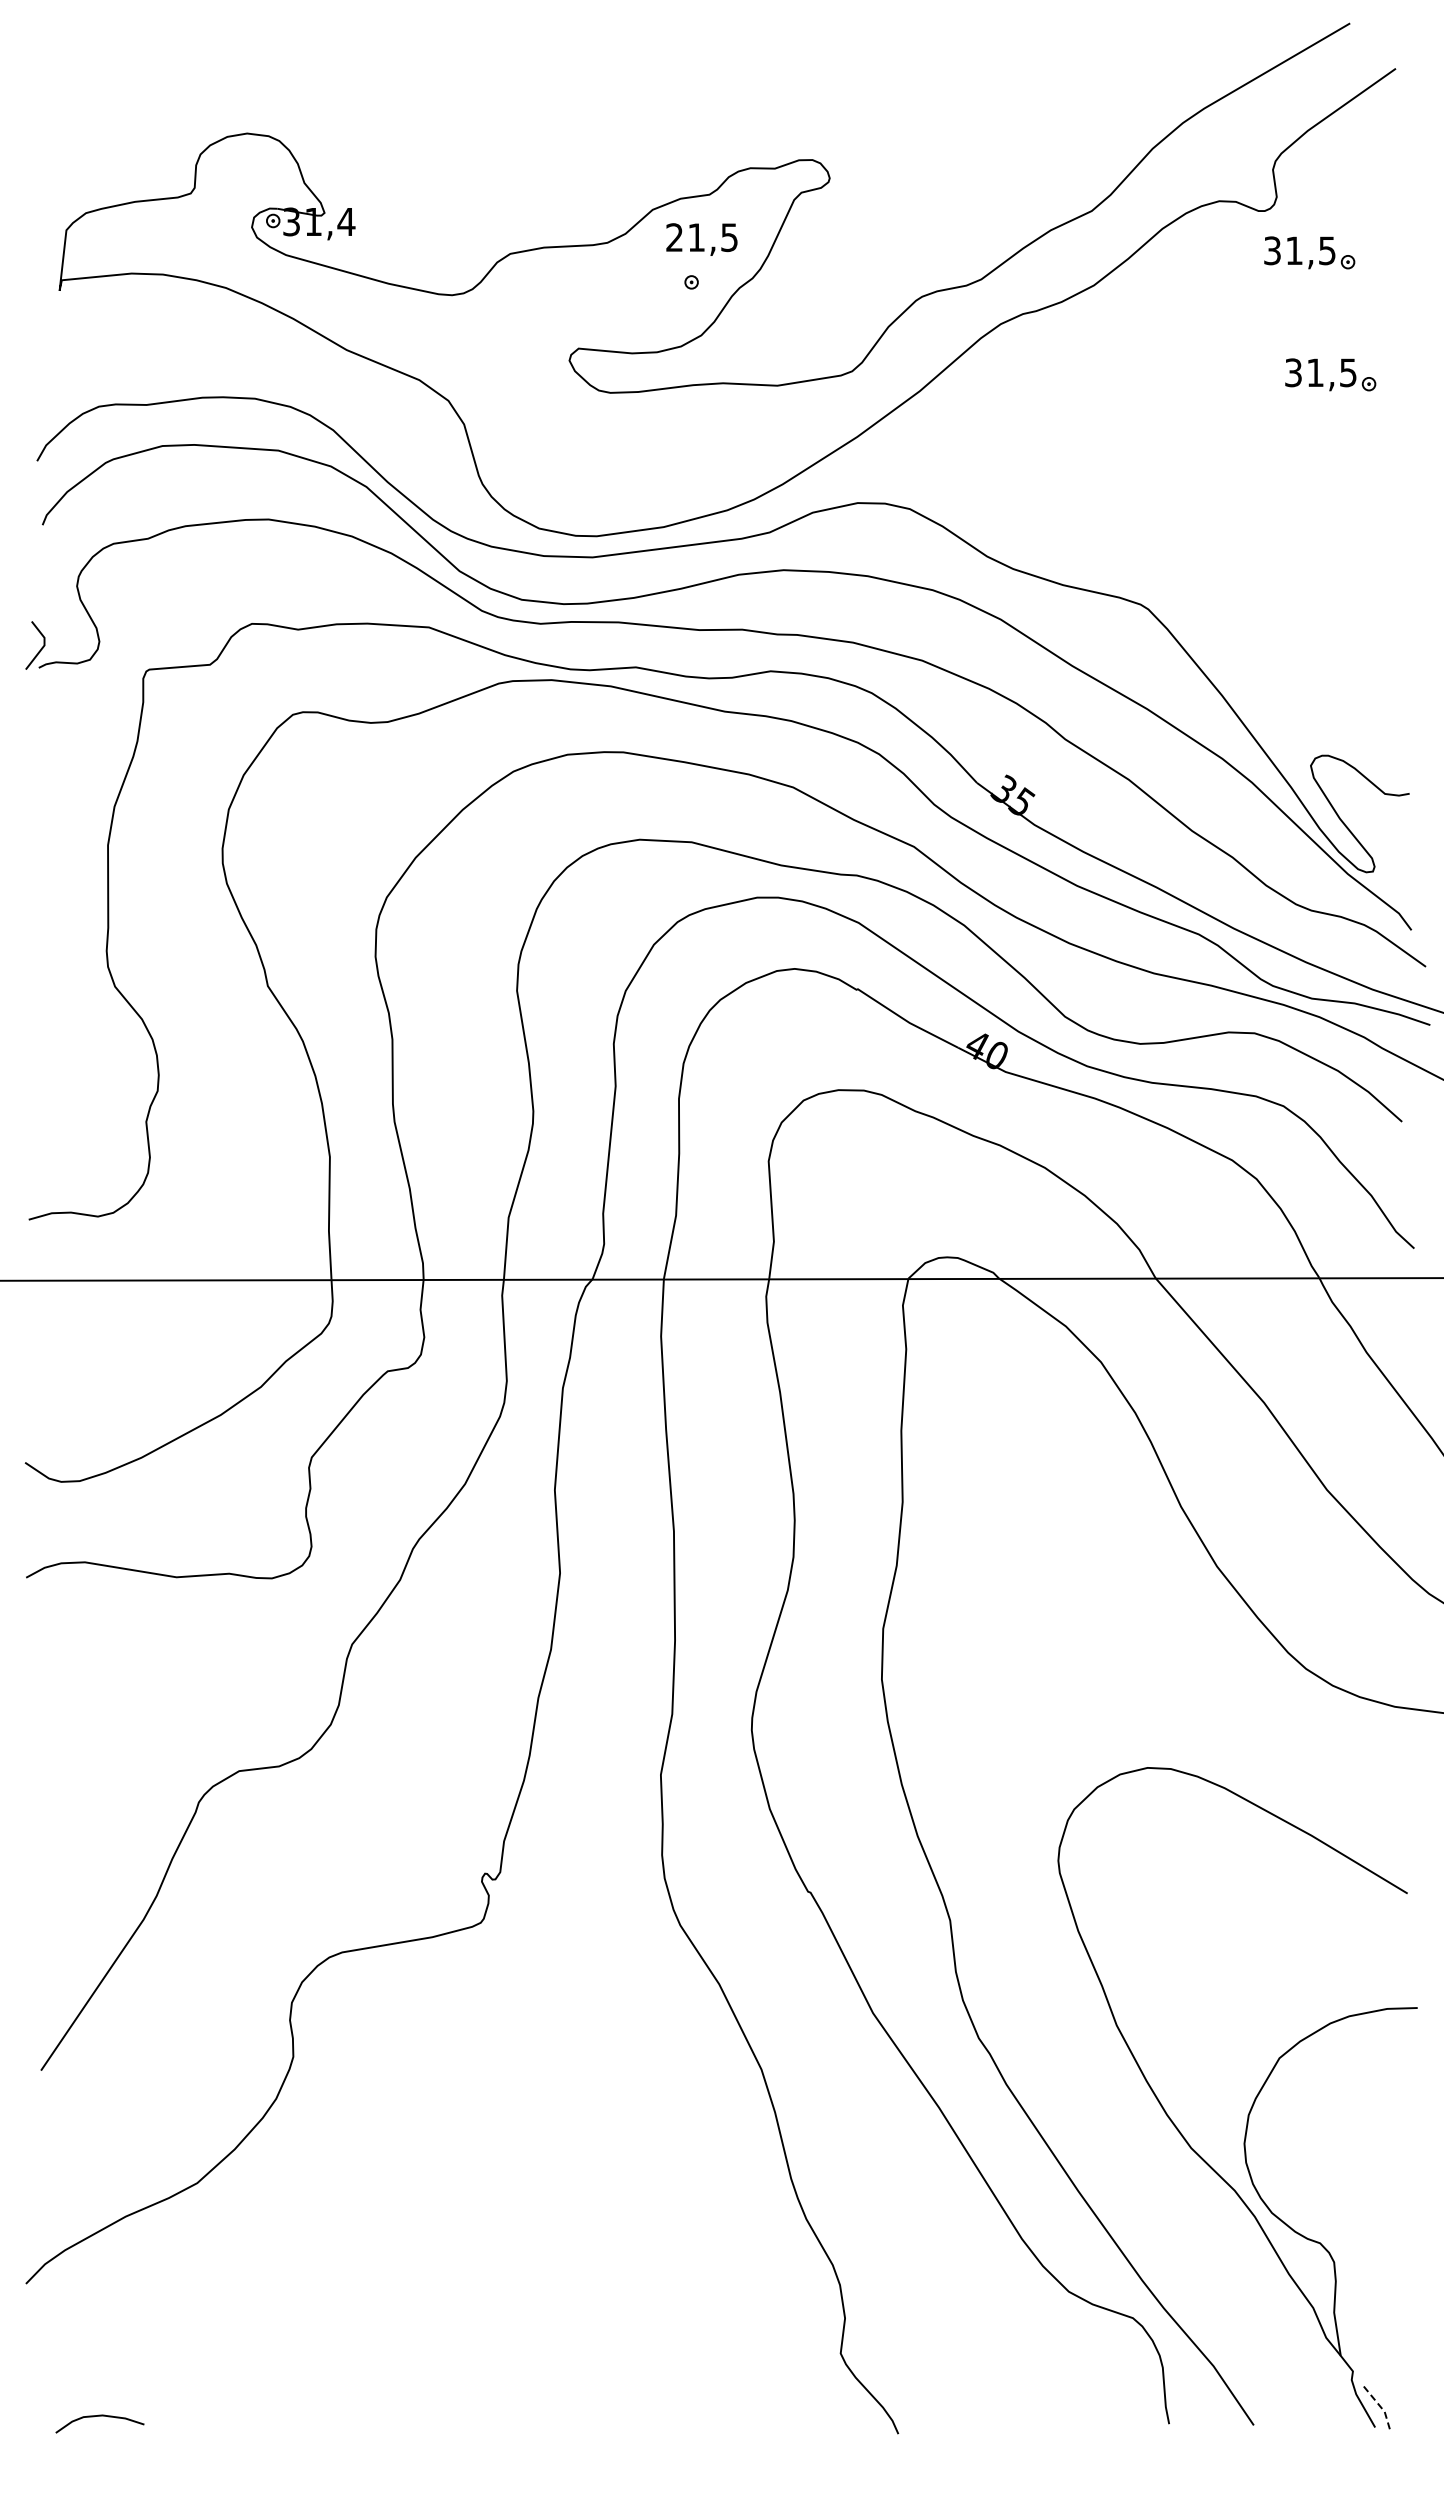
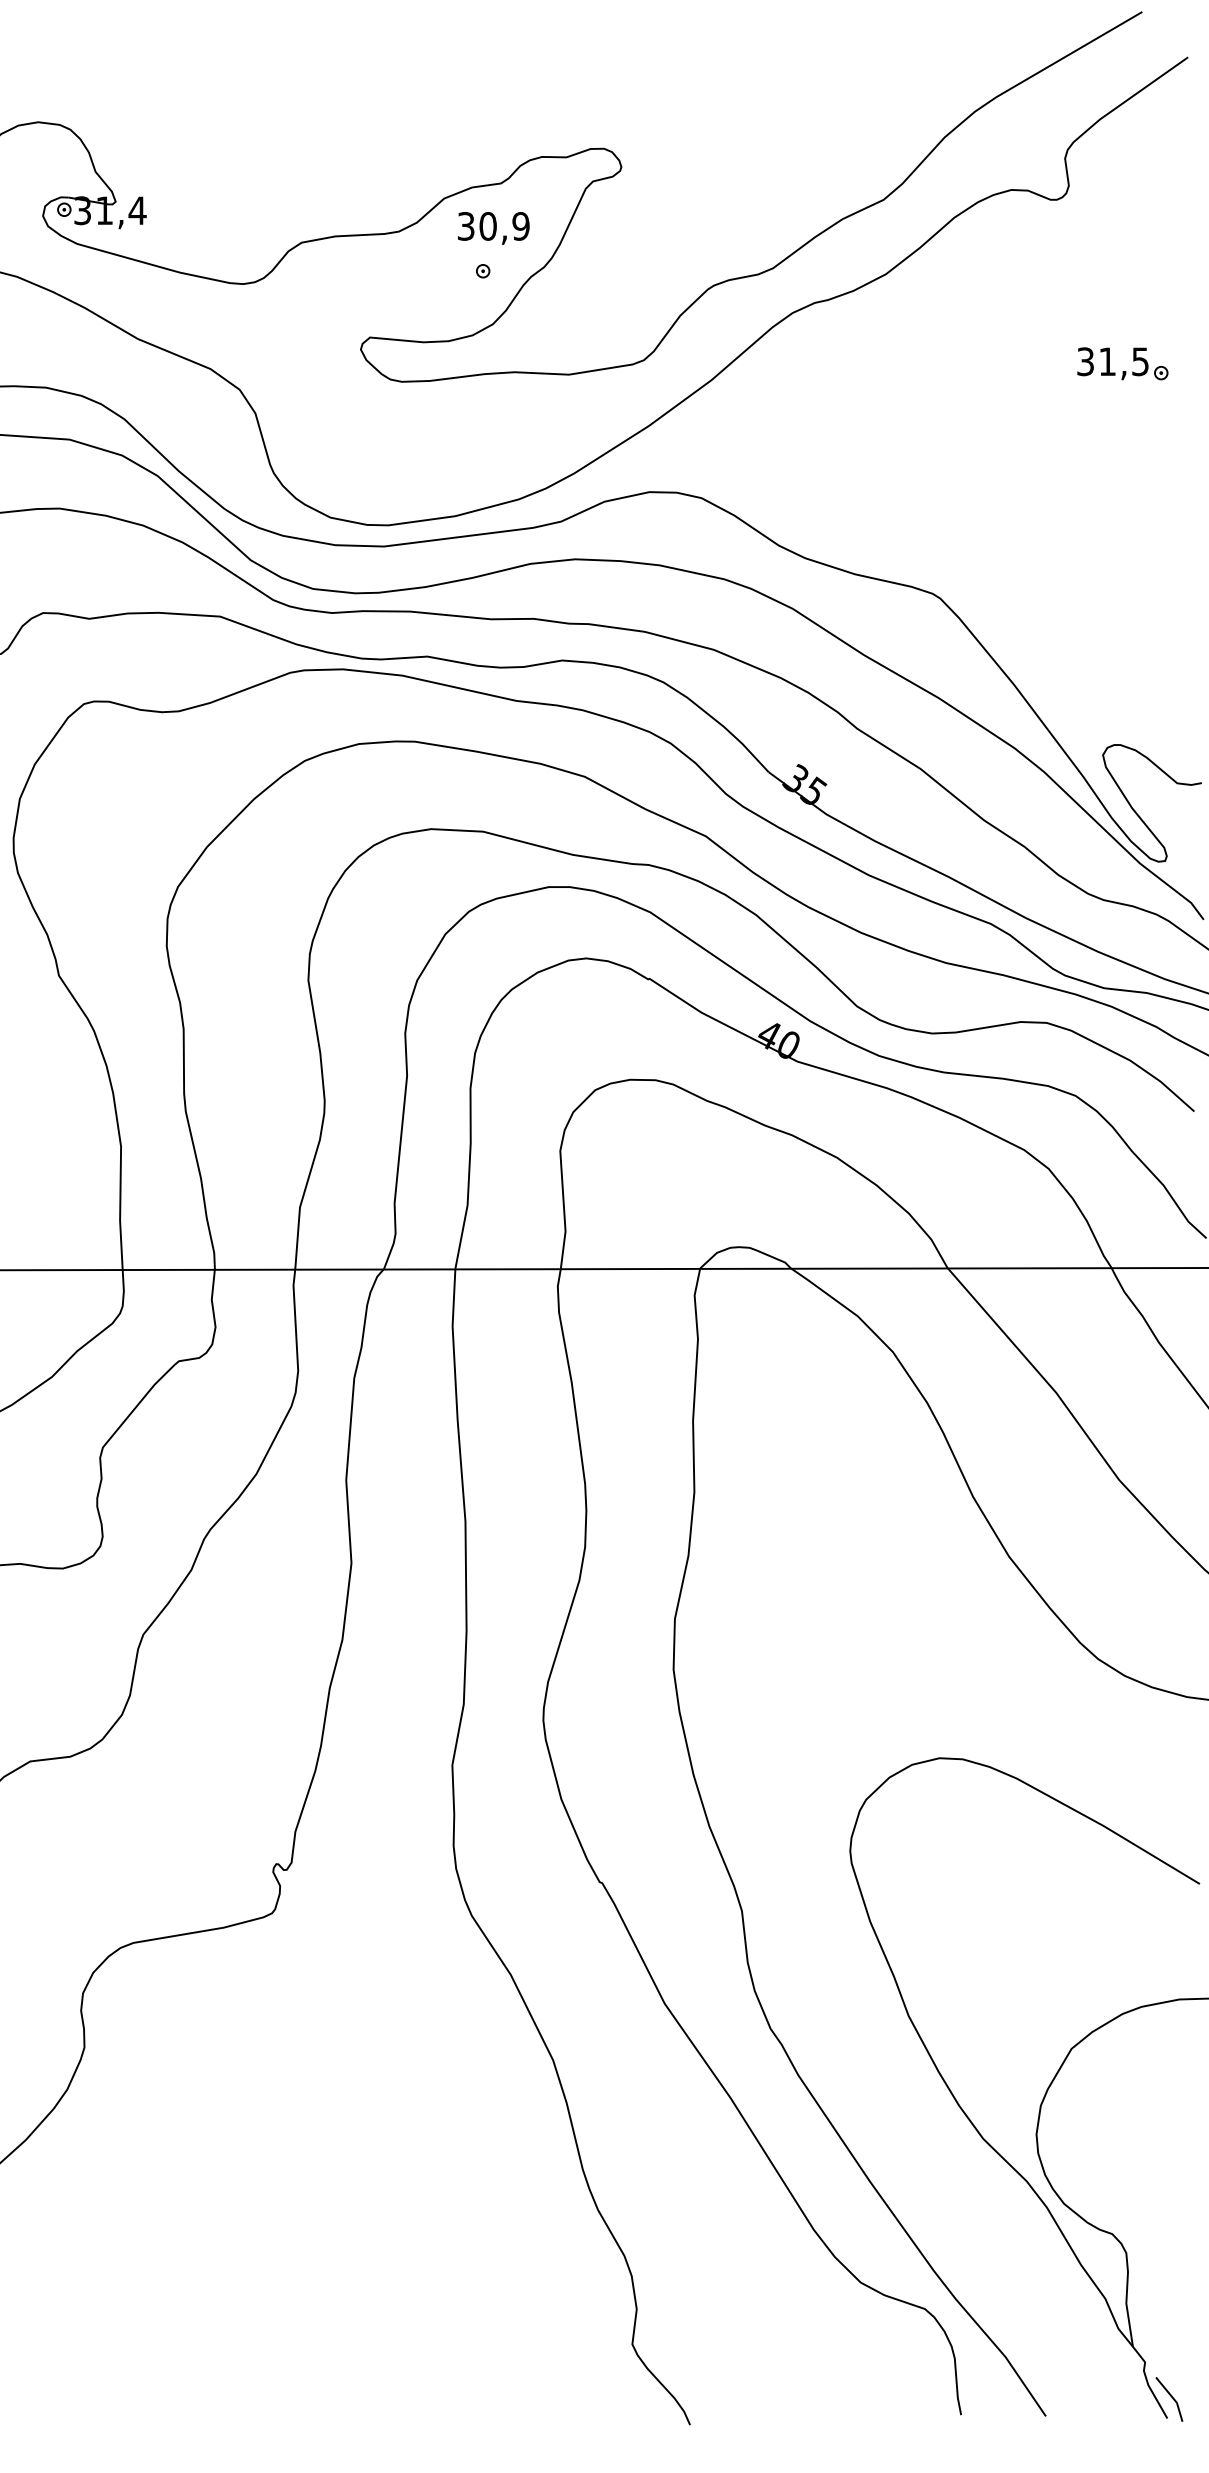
text: (702, 237) -> (494, 226), 21,5 -> 30,9
part: (1309, 260) -> (1101, 249), removed
line: (1380, 2407) -> (1172, 2398), dashed -> solid

